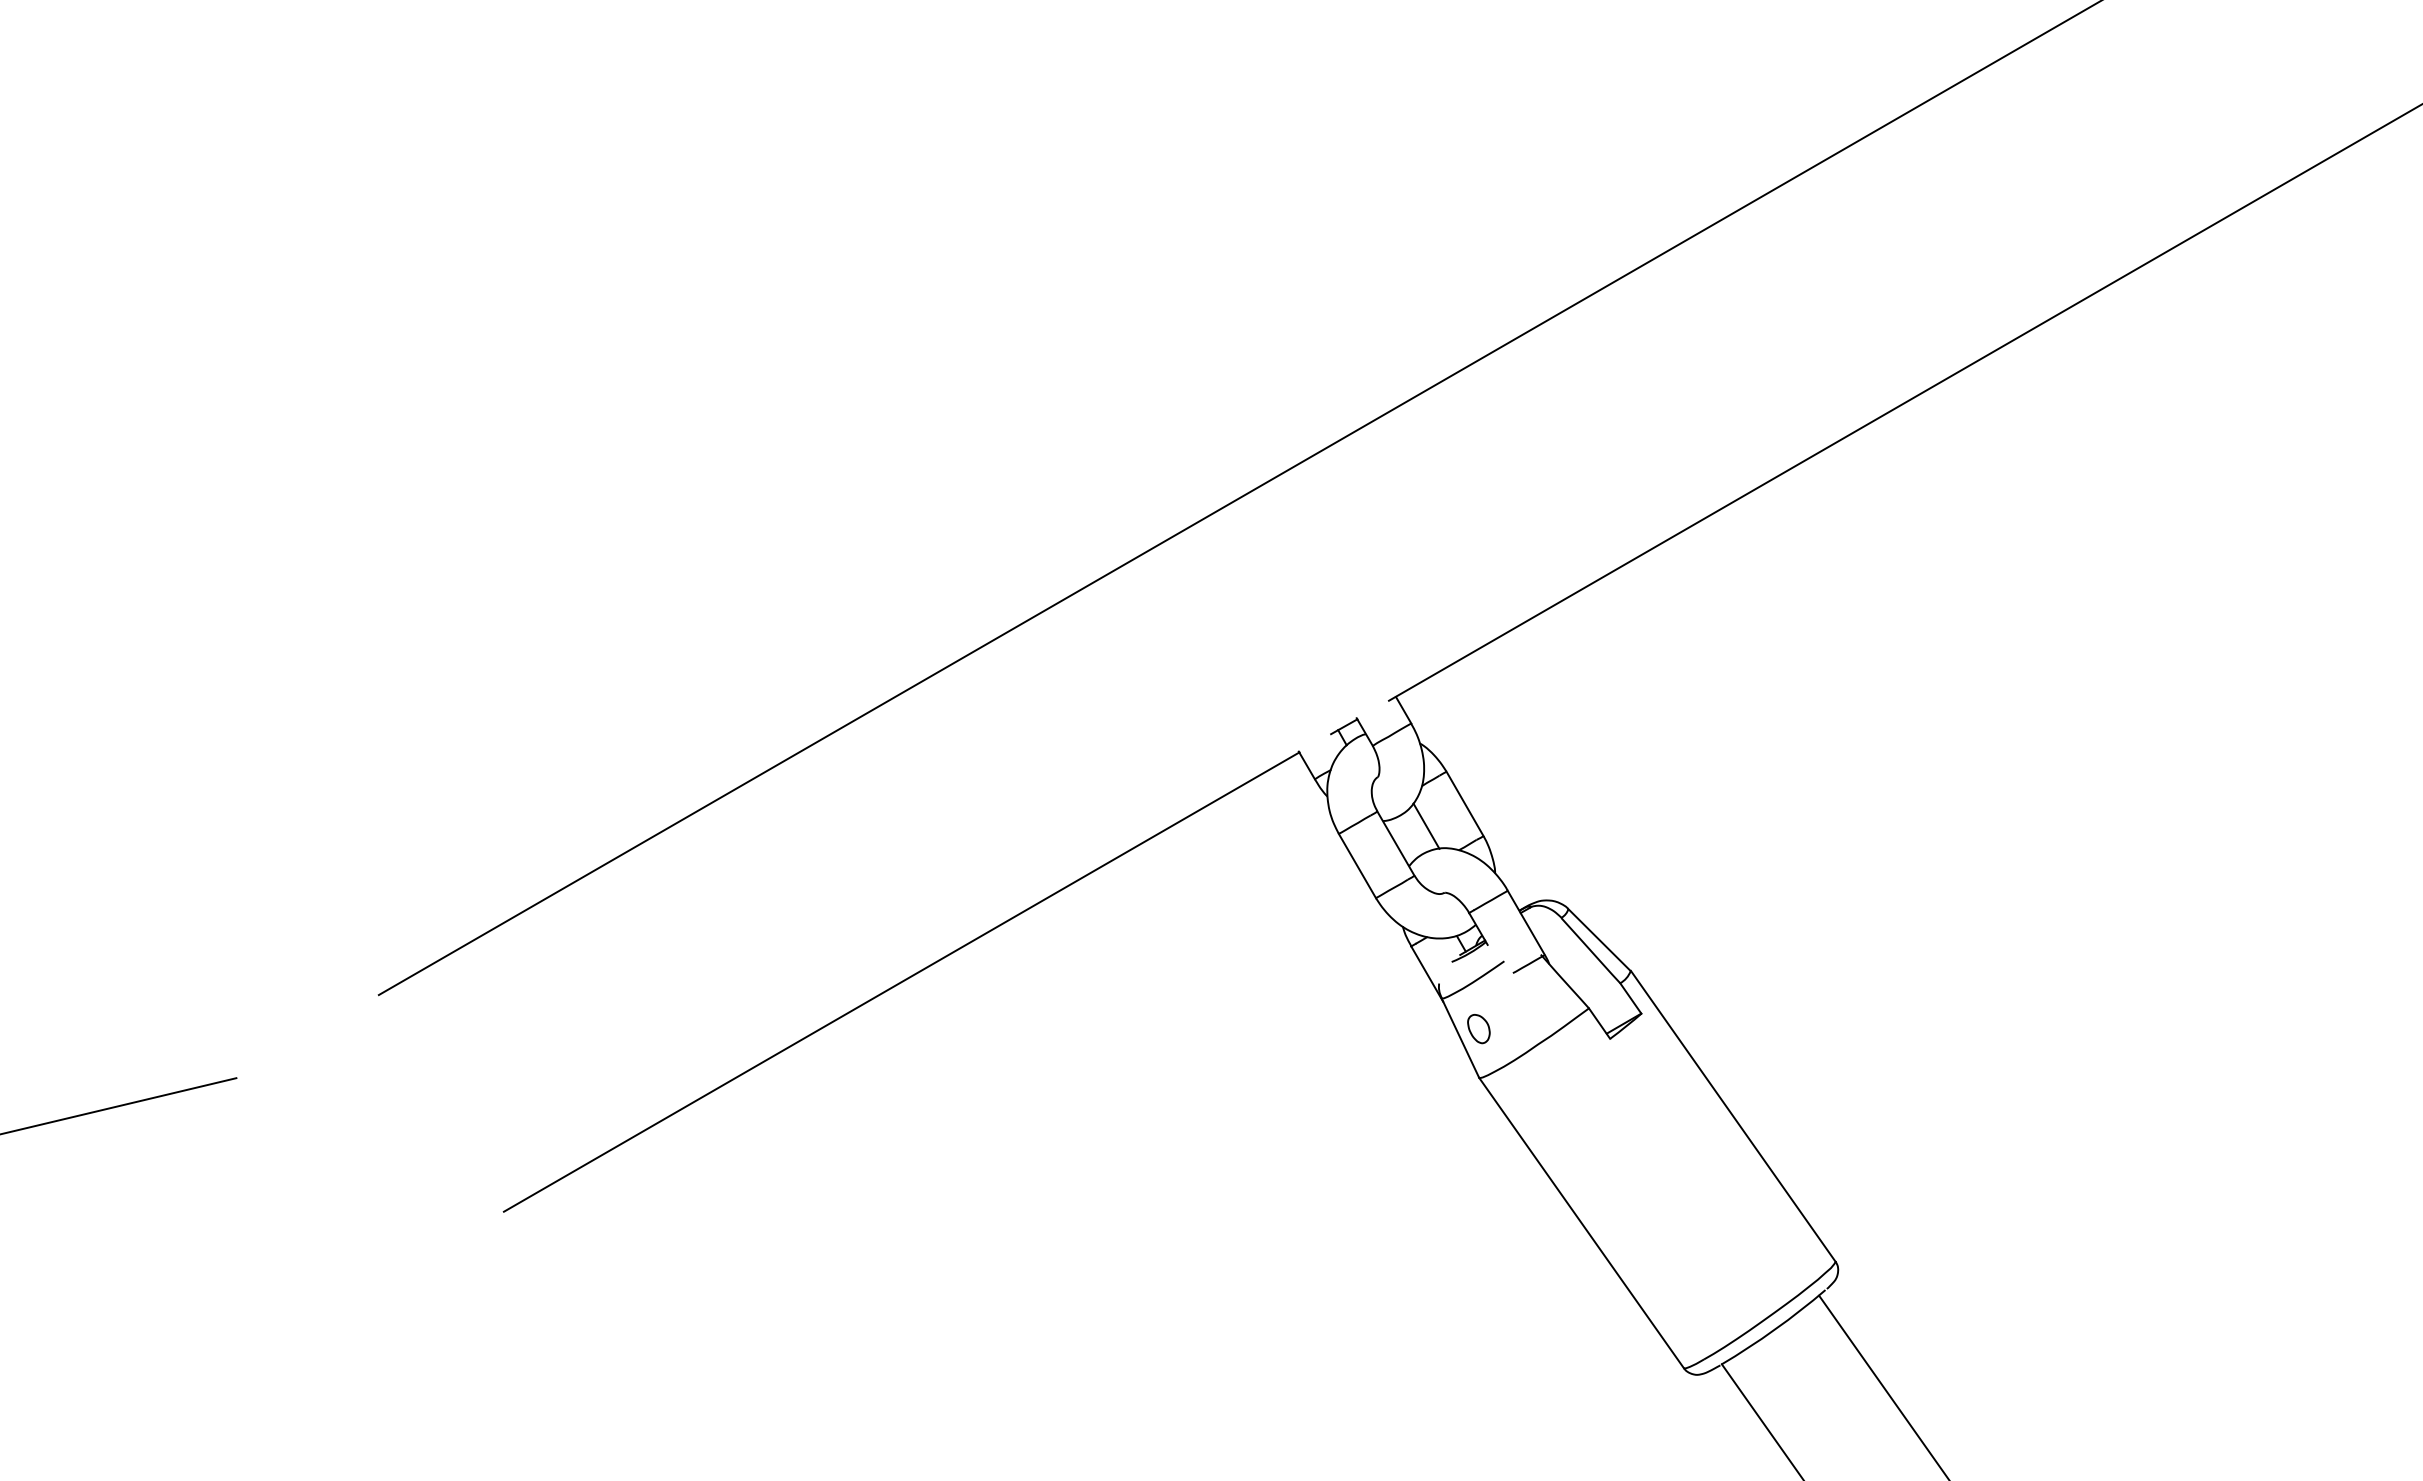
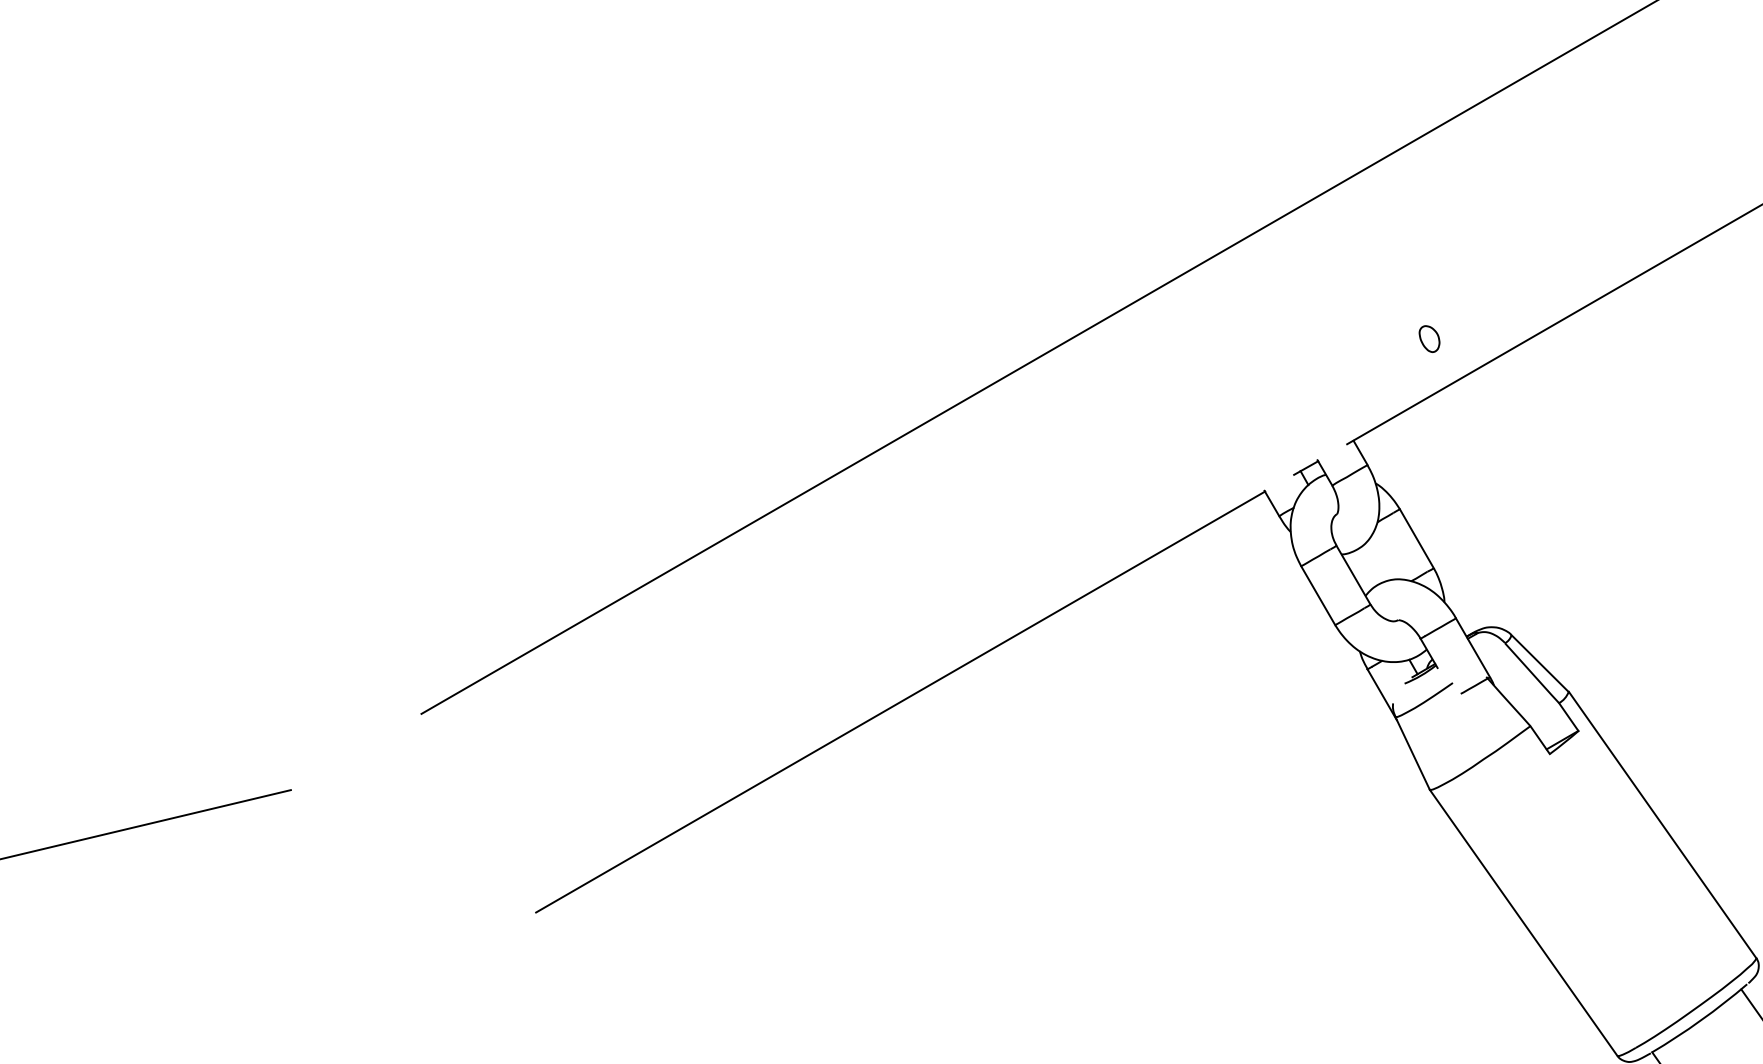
line: (1426, 825) -> (1381, 558), removed
part: (1478, 1029) -> (1429, 339), moved

